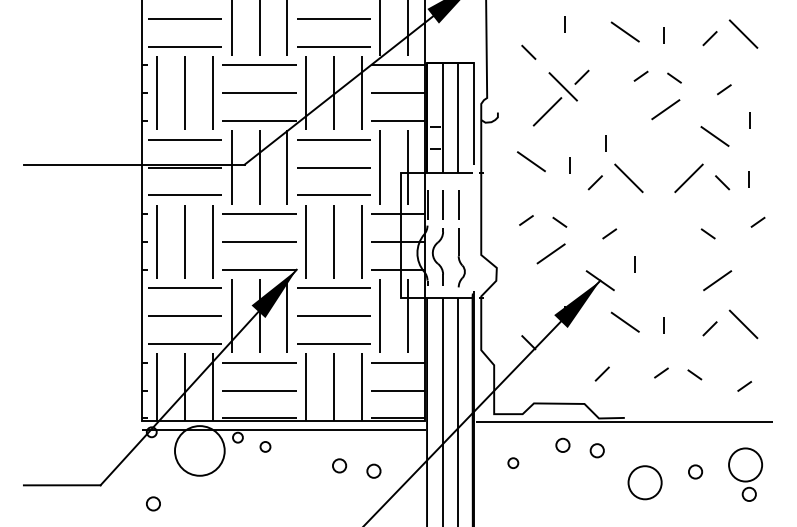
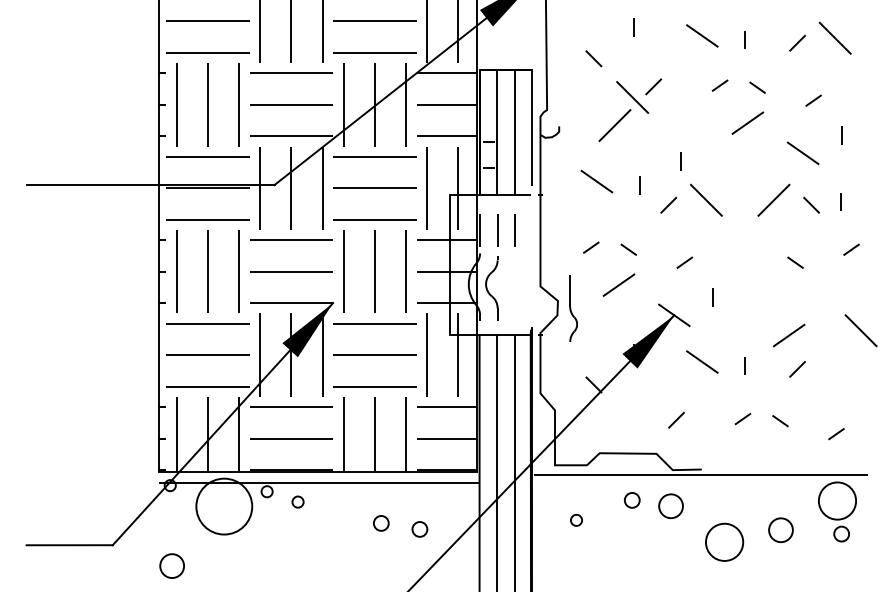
part: (461, 257) -> (573, 308), moved
line: (717, 280) -> (789, 335), moved
line: (743, 324) -> (860, 330), moved
part: (596, 450) -> (669, 506), size x1.6
part: (695, 471) -> (781, 529), size x1.6
part: (745, 474) -> (837, 511), moved
part: (153, 503) -> (172, 565), size x1.6

